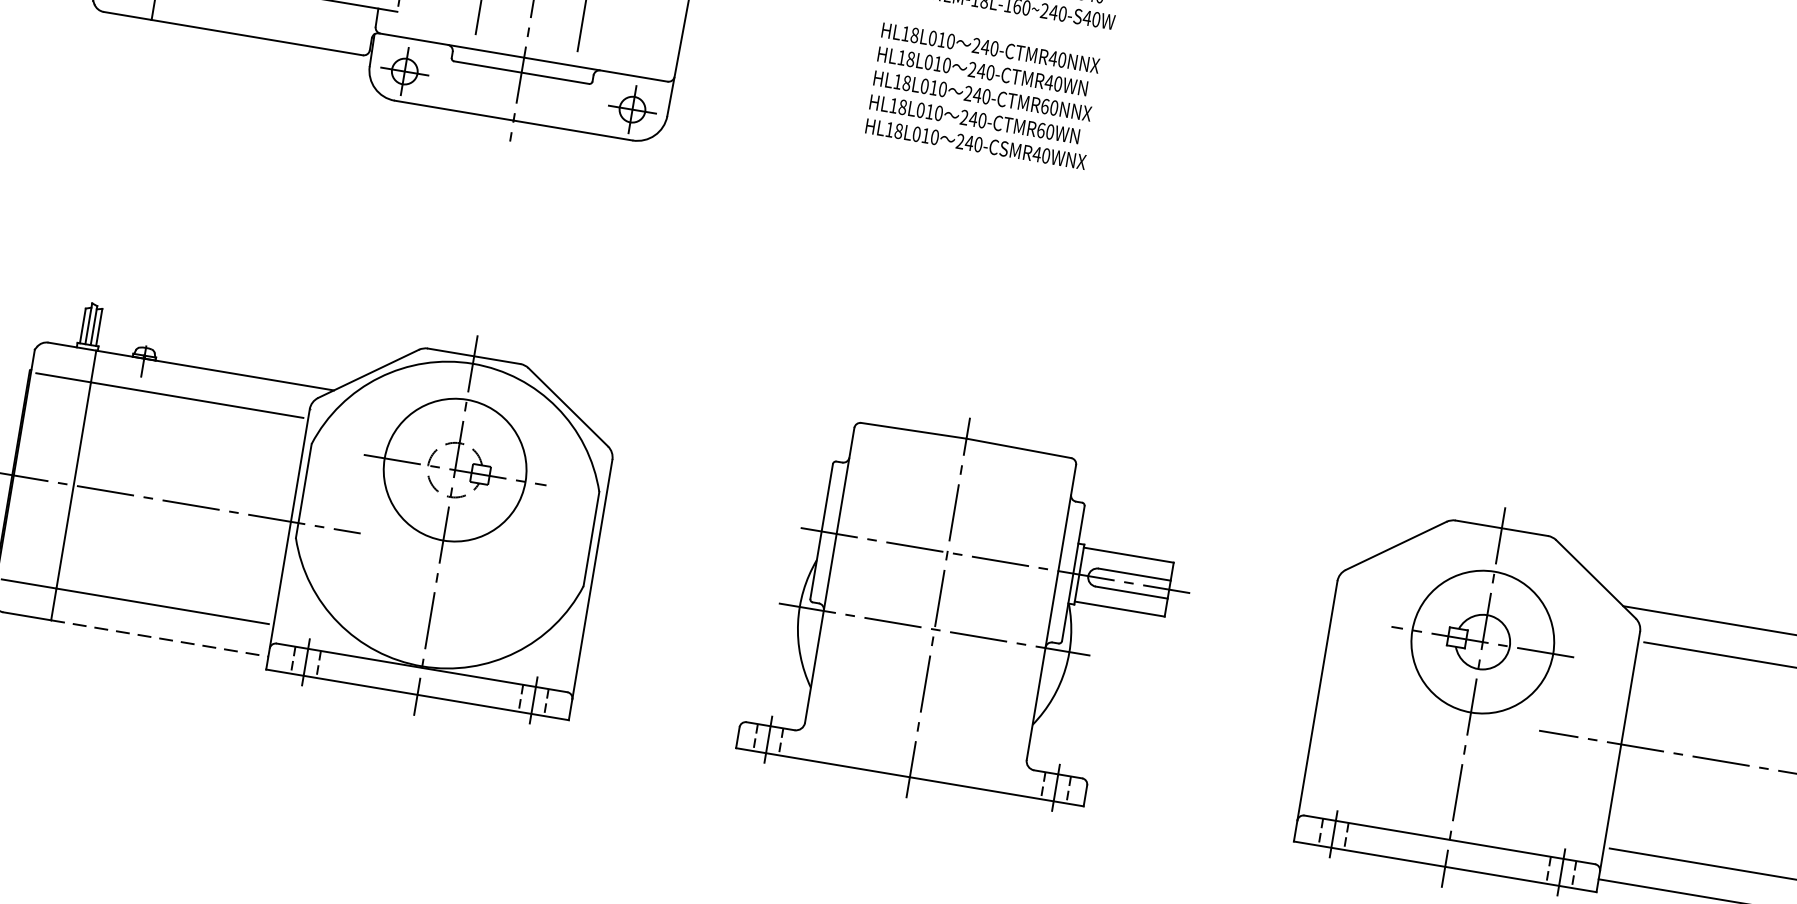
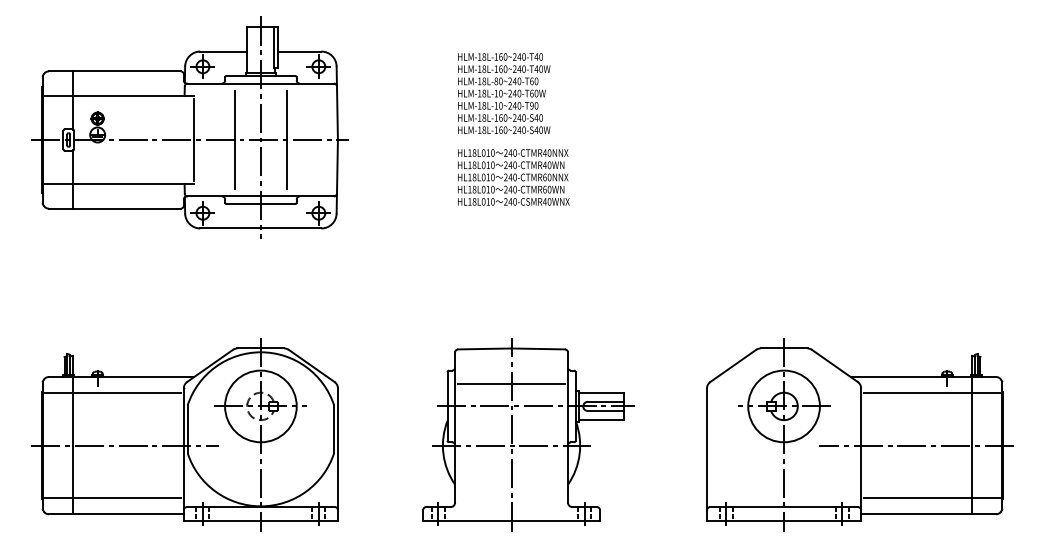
text: (983, 96) -> (513, 177), moved
line: (954, 509) -> (511, 384), added
line: (161, 639) -> (129, 514), dashed -> solid

